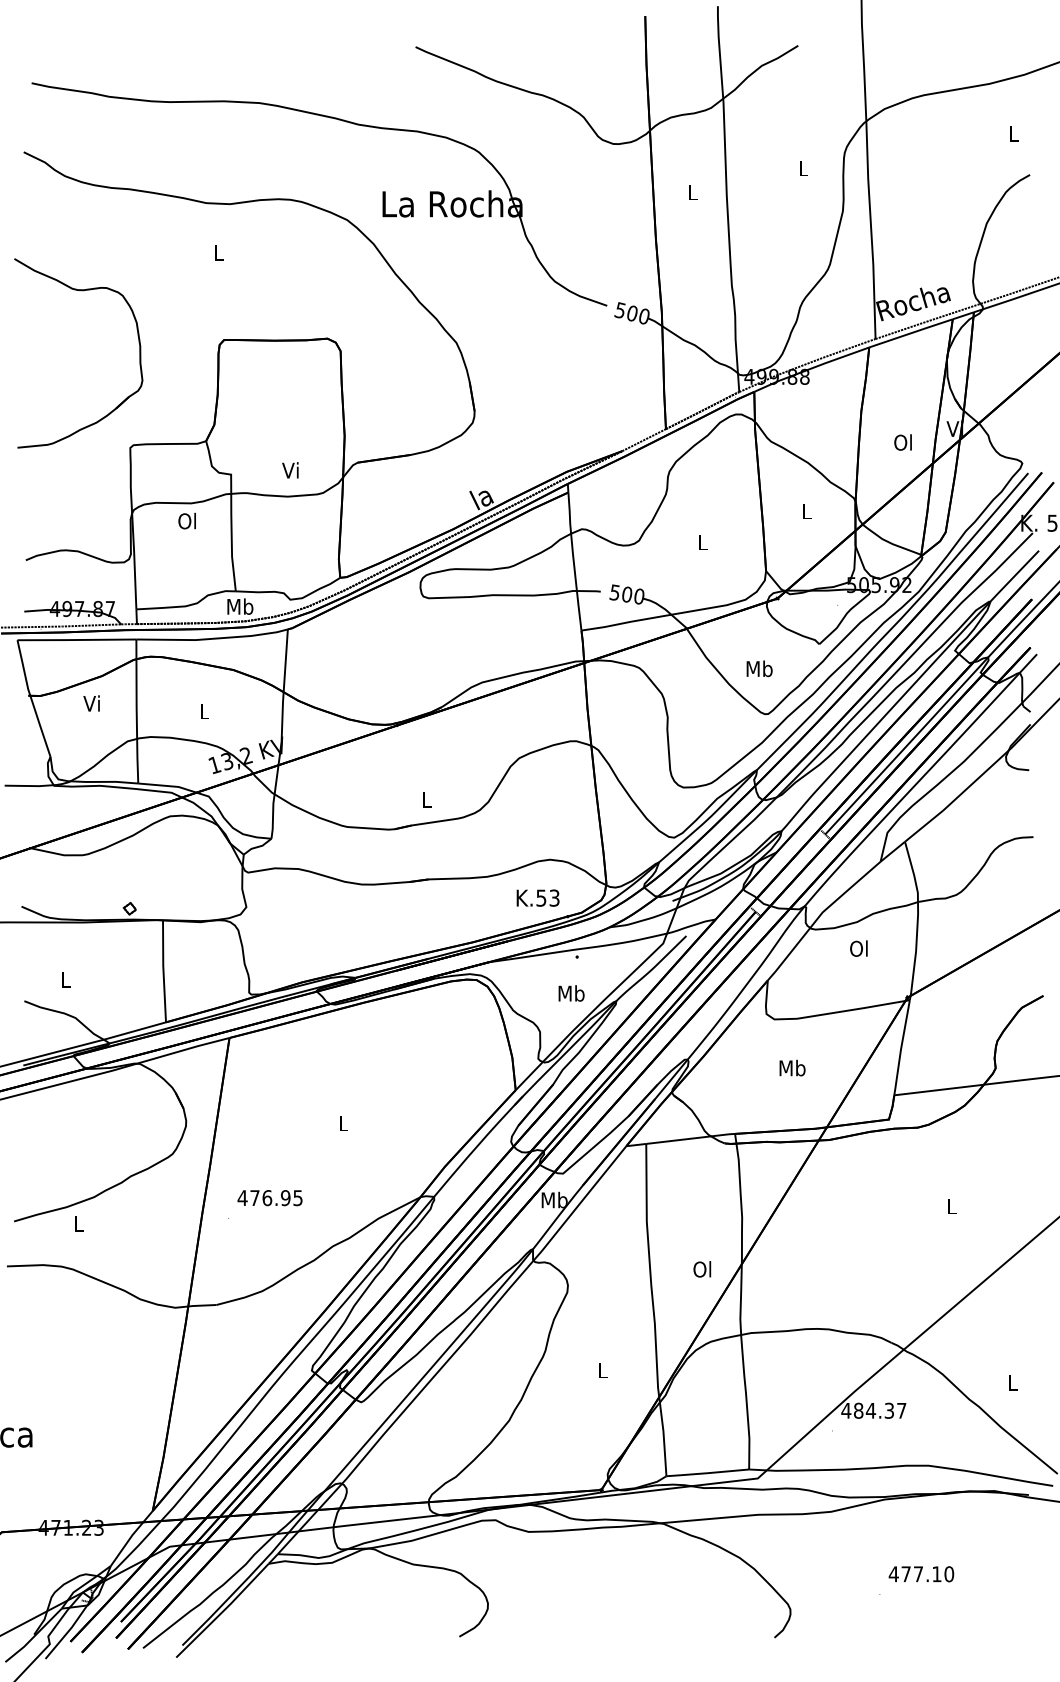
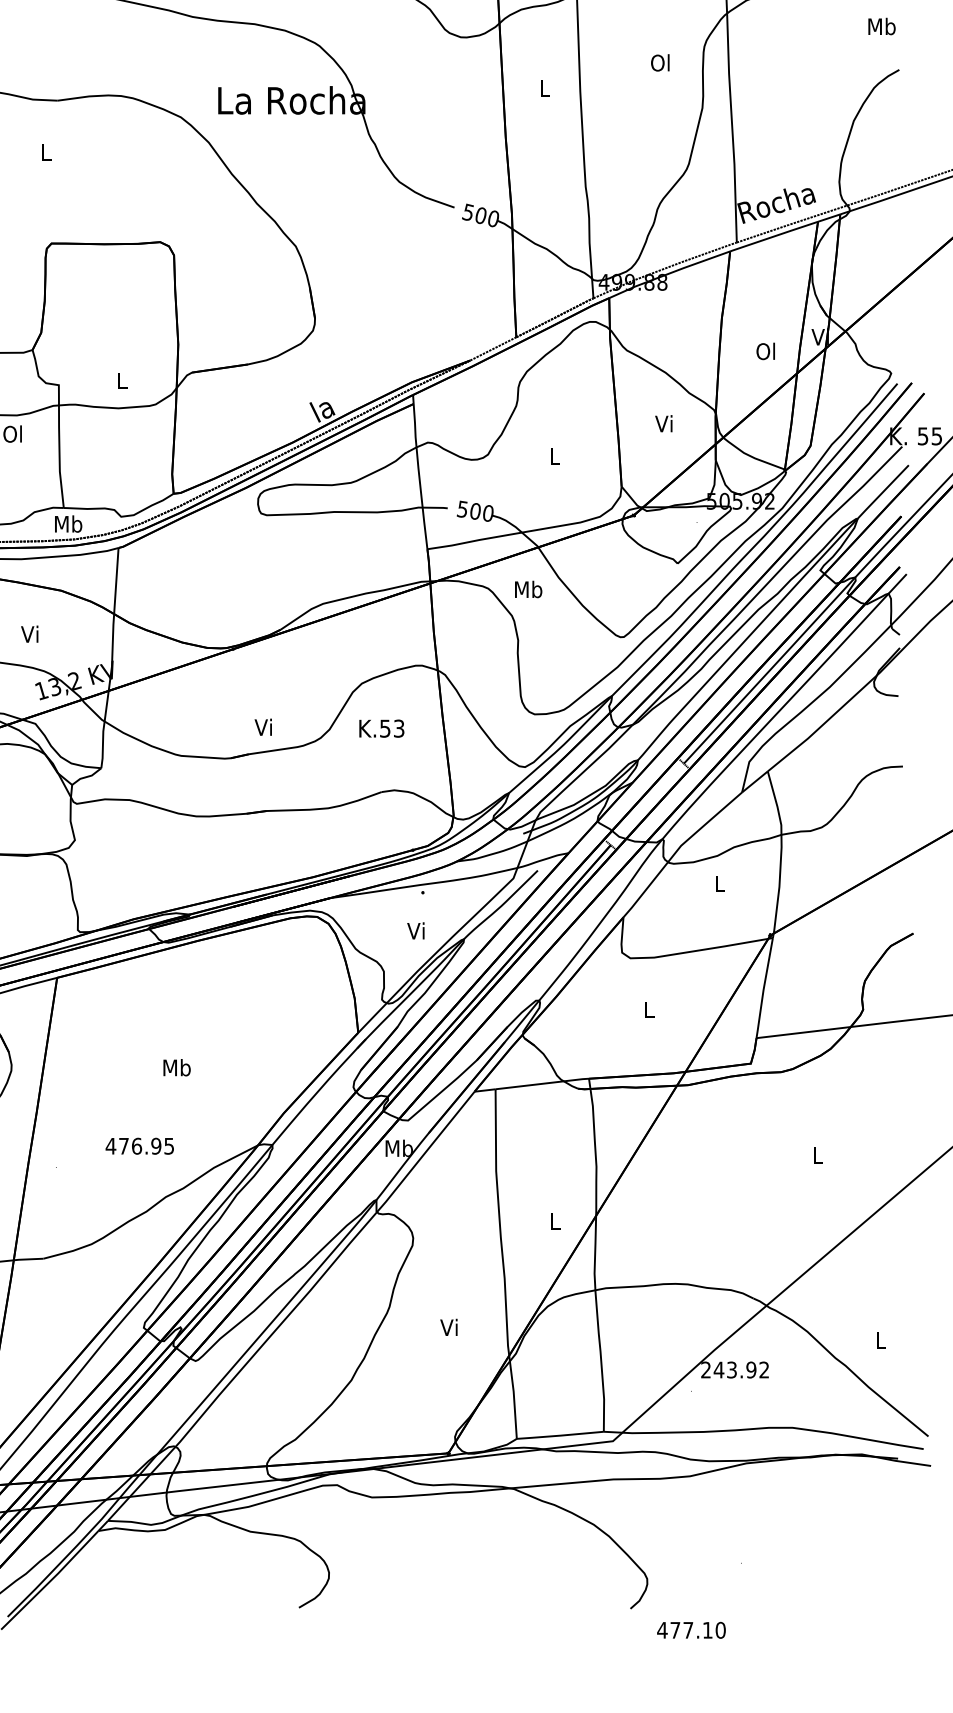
text: (1013, 133) -> (881, 26), L -> Mb
text: (802, 168) -> (659, 63), L -> Ol
text: (290, 470) -> (121, 380), Vi -> L
text: (806, 511) -> (664, 423), L -> Vi
text: (759, 668) -> (528, 589), moved
text: (203, 711) -> (29, 634), L -> Vi
text: (425, 799) -> (263, 726), L -> Vi
text: (537, 897) -> (381, 727), moved
text: (858, 948) -> (718, 883), Ol -> L
text: (571, 993) -> (416, 931), Mb -> Vi
text: (792, 1067) -> (649, 1008), Mb -> L
text: (343, 1123) -> (177, 1067), L -> Mb
text: (269, 1198) -> (139, 1146), moved
text: (702, 1269) -> (554, 1221), Ol -> L
text: (601, 1370) -> (448, 1327), L -> Vi
text: (873, 1410) -> (734, 1369), 484.37 -> 243.92
text: (921, 1574) -> (691, 1630), moved

